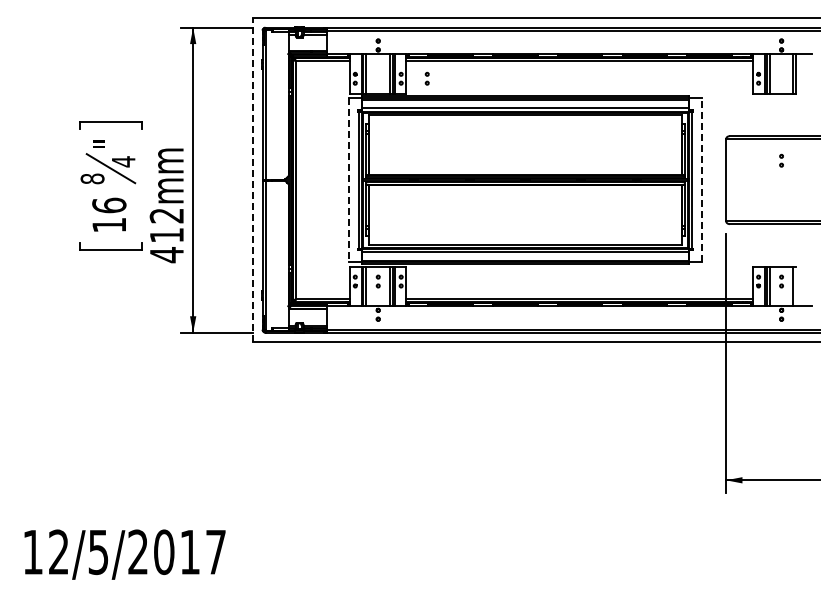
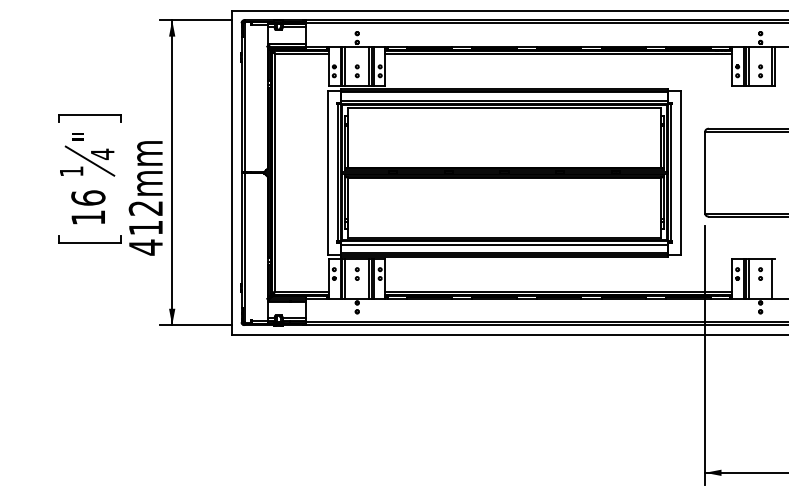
part: (426, 78) -> (356, 71), moved
part: (781, 160) -> (760, 71), moved
text: (92, 178) -> (71, 171), 8 -> 1
line: (252, 179) -> (231, 172), dashed -> solid
line: (348, 180) -> (327, 173), dashed -> solid
line: (702, 180) -> (681, 173), dashed -> solid

